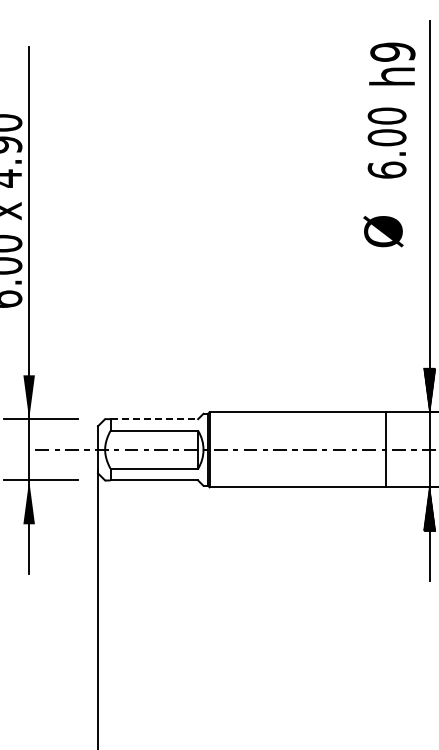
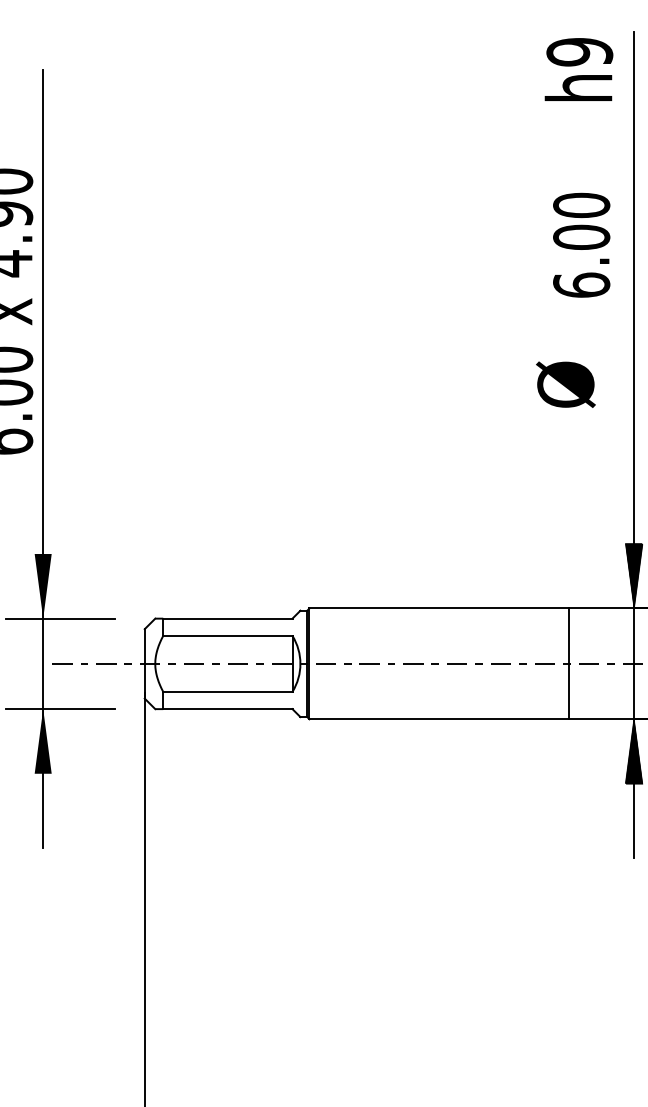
text: (392, 63) -> (579, 68), moved
text: (386, 142) -> (580, 244), moved
text: (383, 231) -> (565, 384), moved
line: (154, 419) -> (228, 619), dashed -> solid

